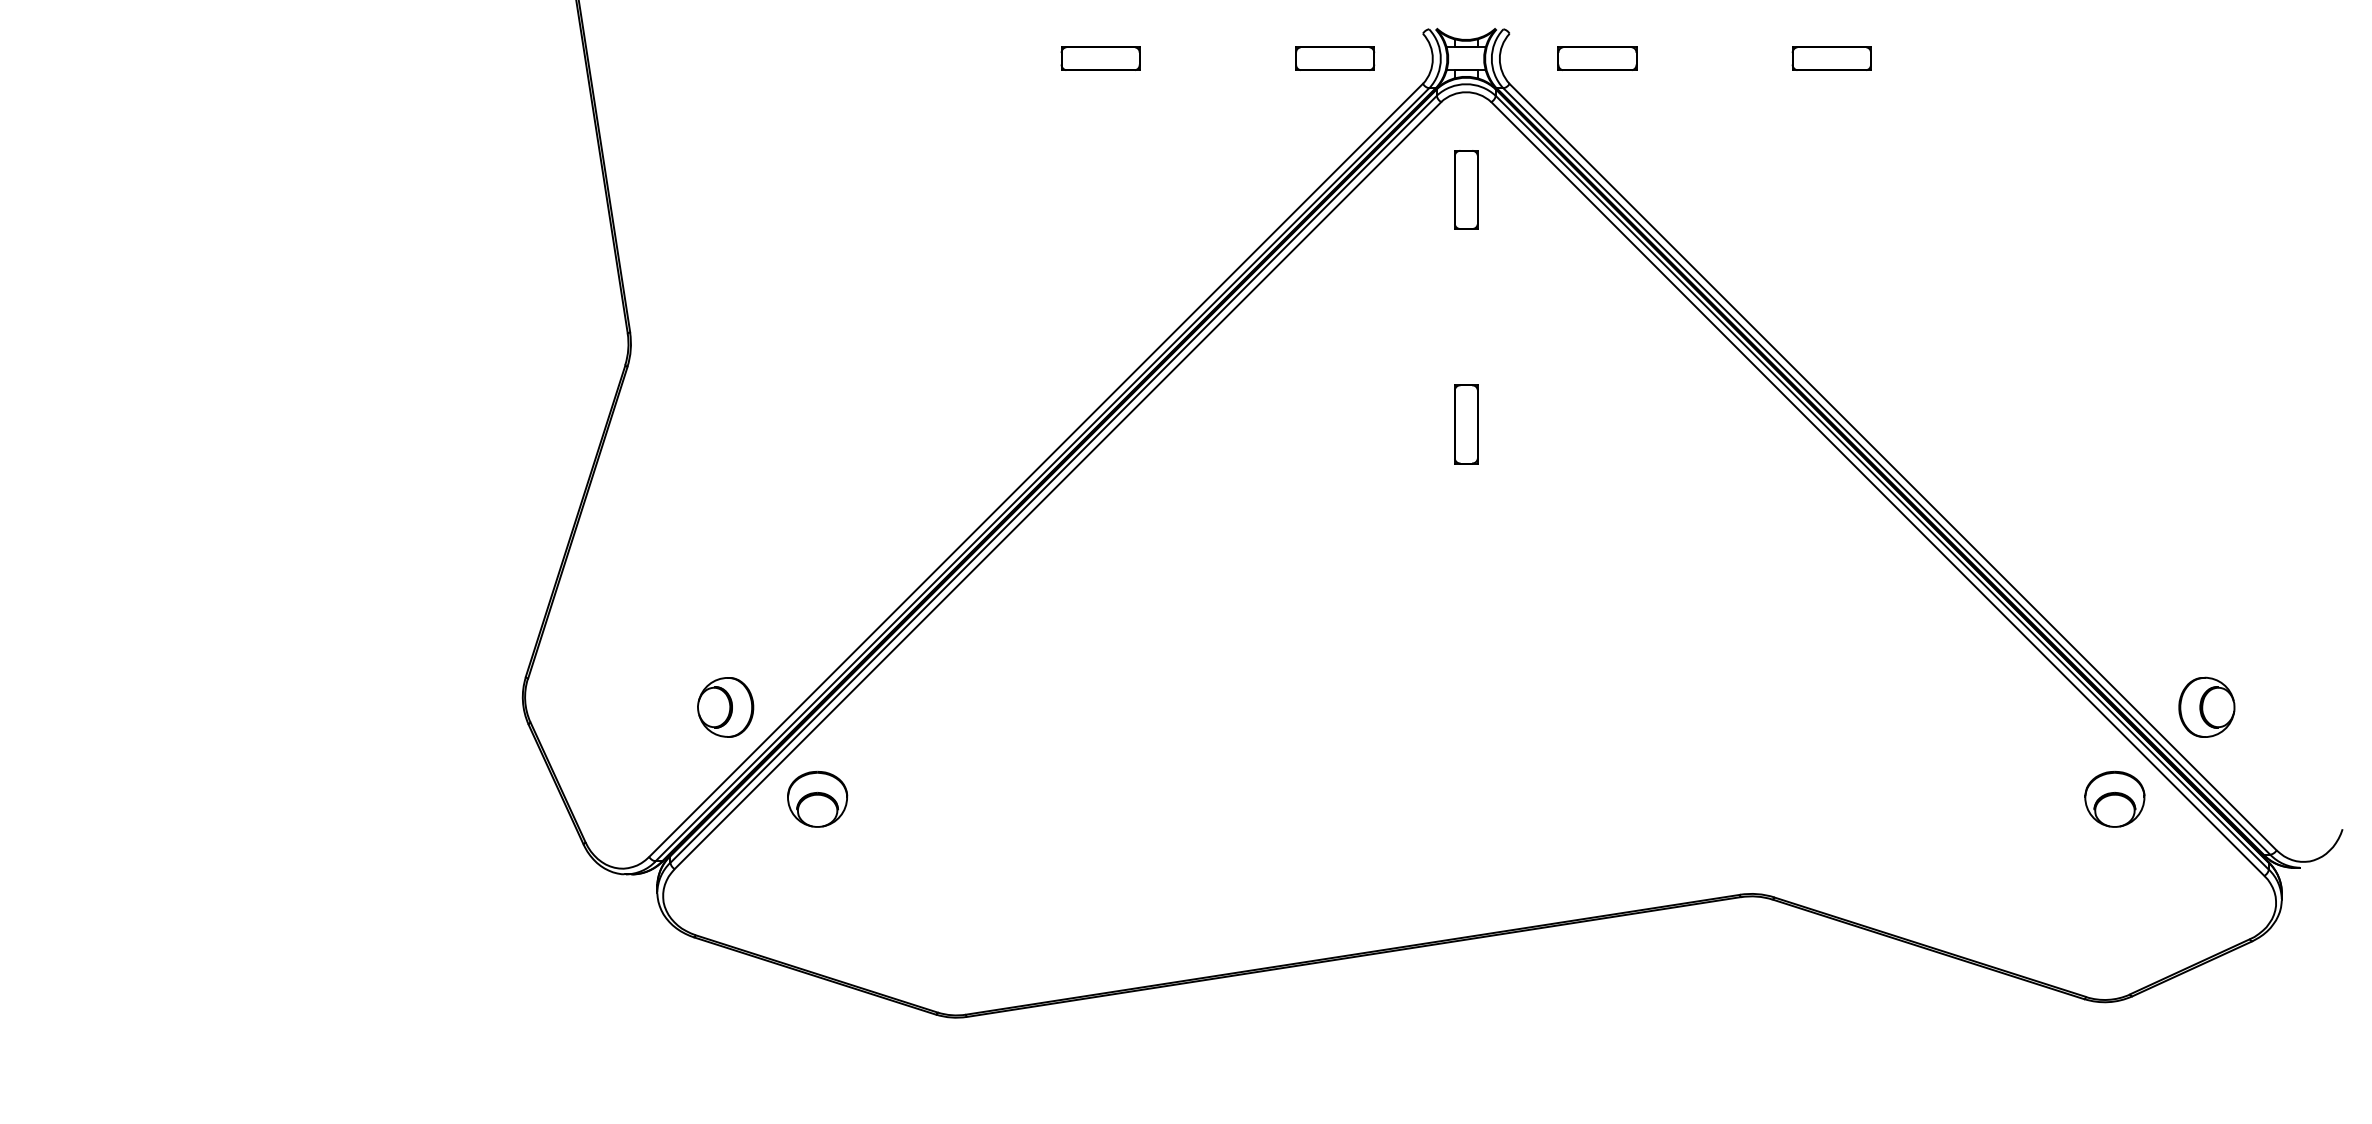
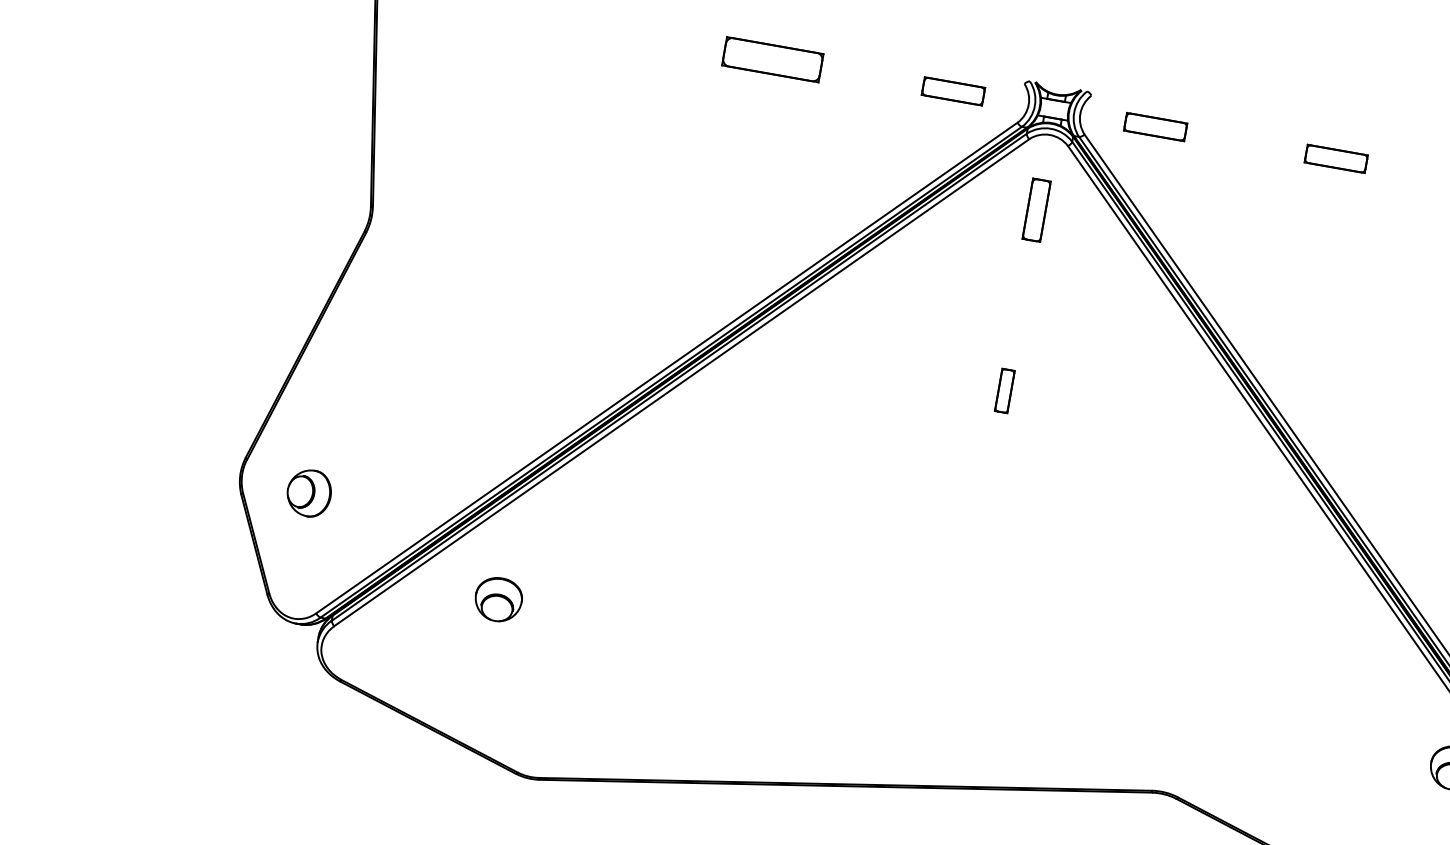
part: (1100, 58) -> (772, 59), size x1.6
part: (1466, 424) -> (1005, 391), size x0.7
part: (725, 707) -> (309, 493), moved
part: (817, 798) -> (498, 599), moved

